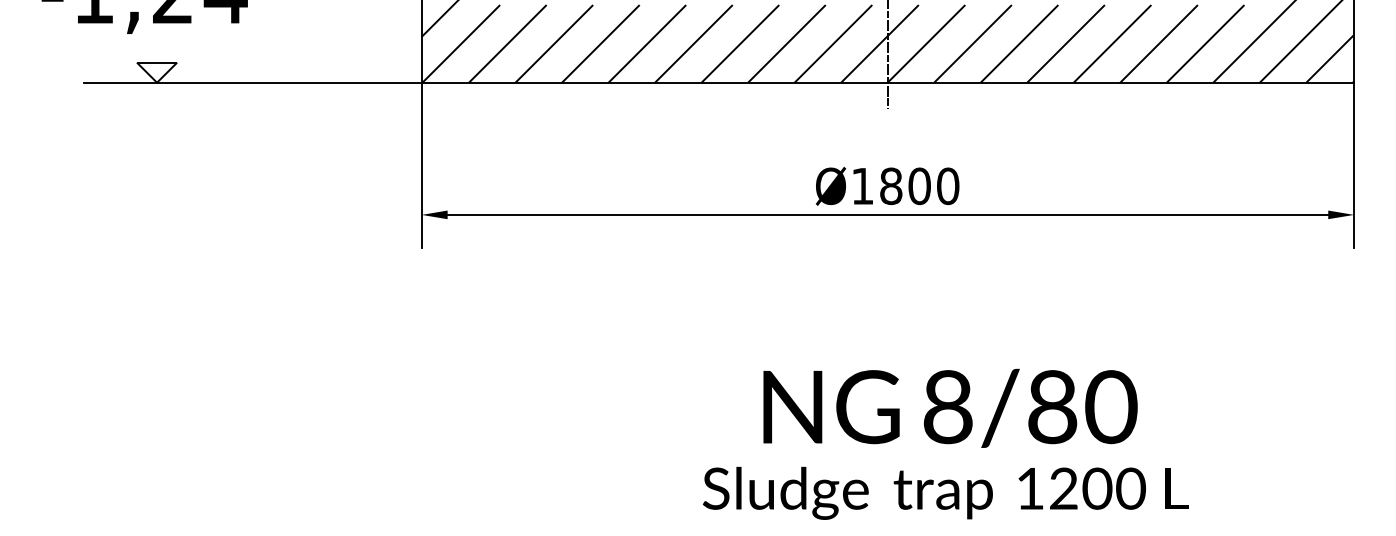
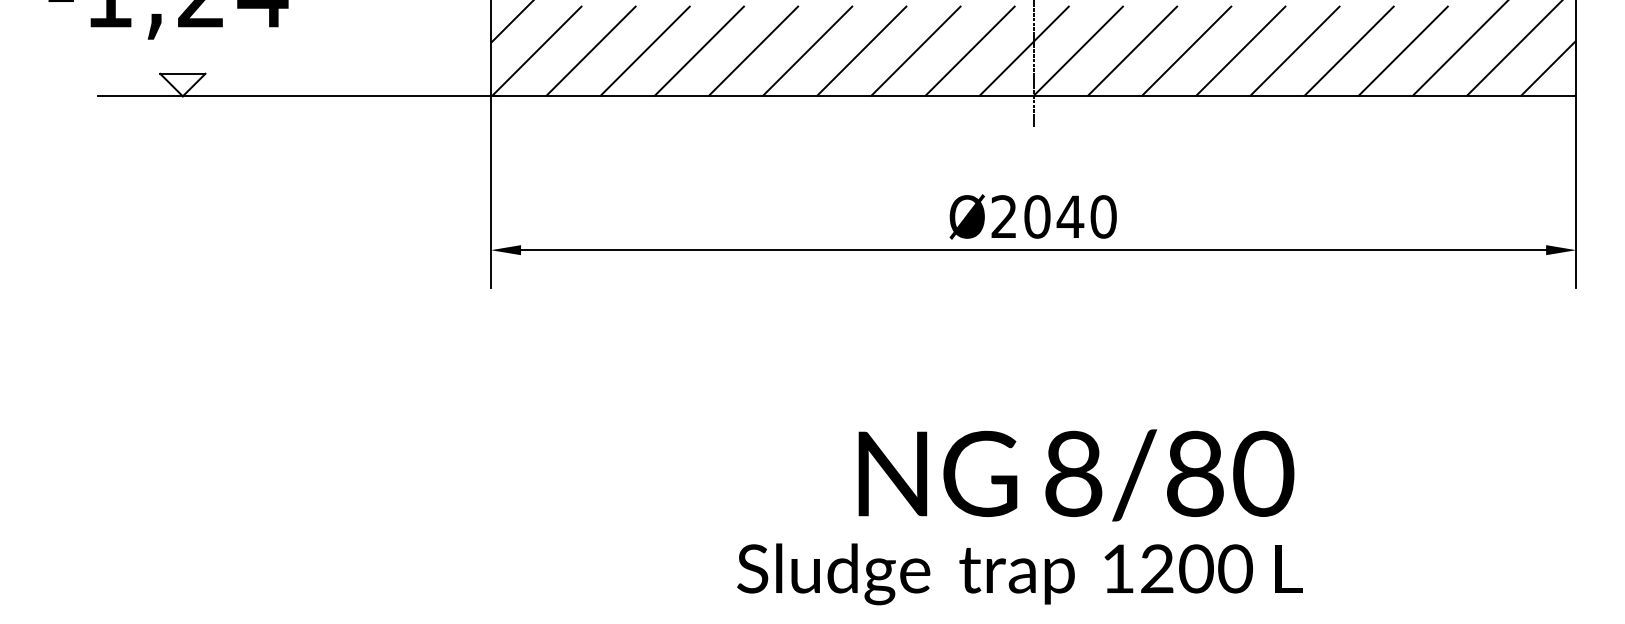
text: (891, 185) -> (1037, 216), Ø1800 -> Ø2040
text: (950, 408) -> (1076, 475), moved
text: (945, 493) -> (1019, 574), moved

